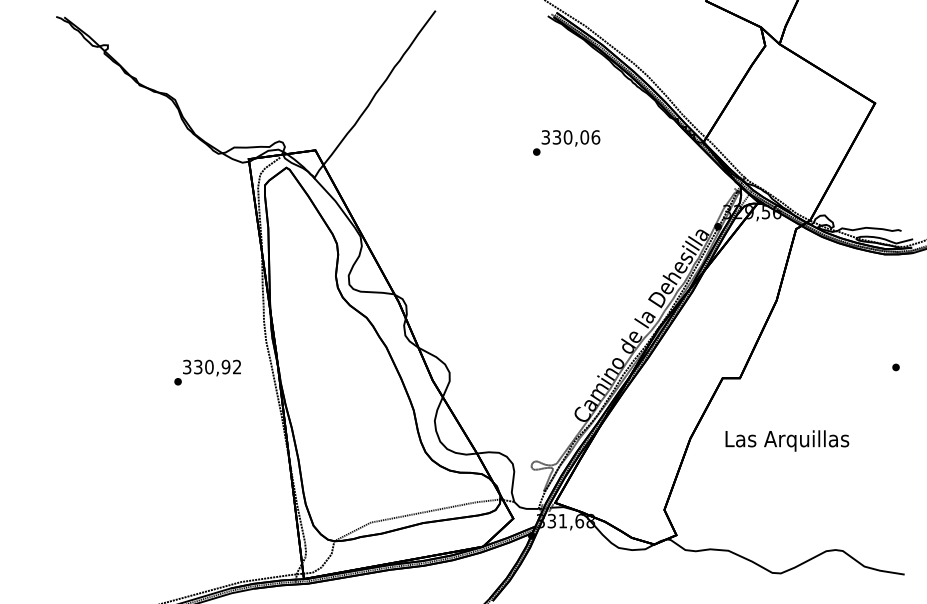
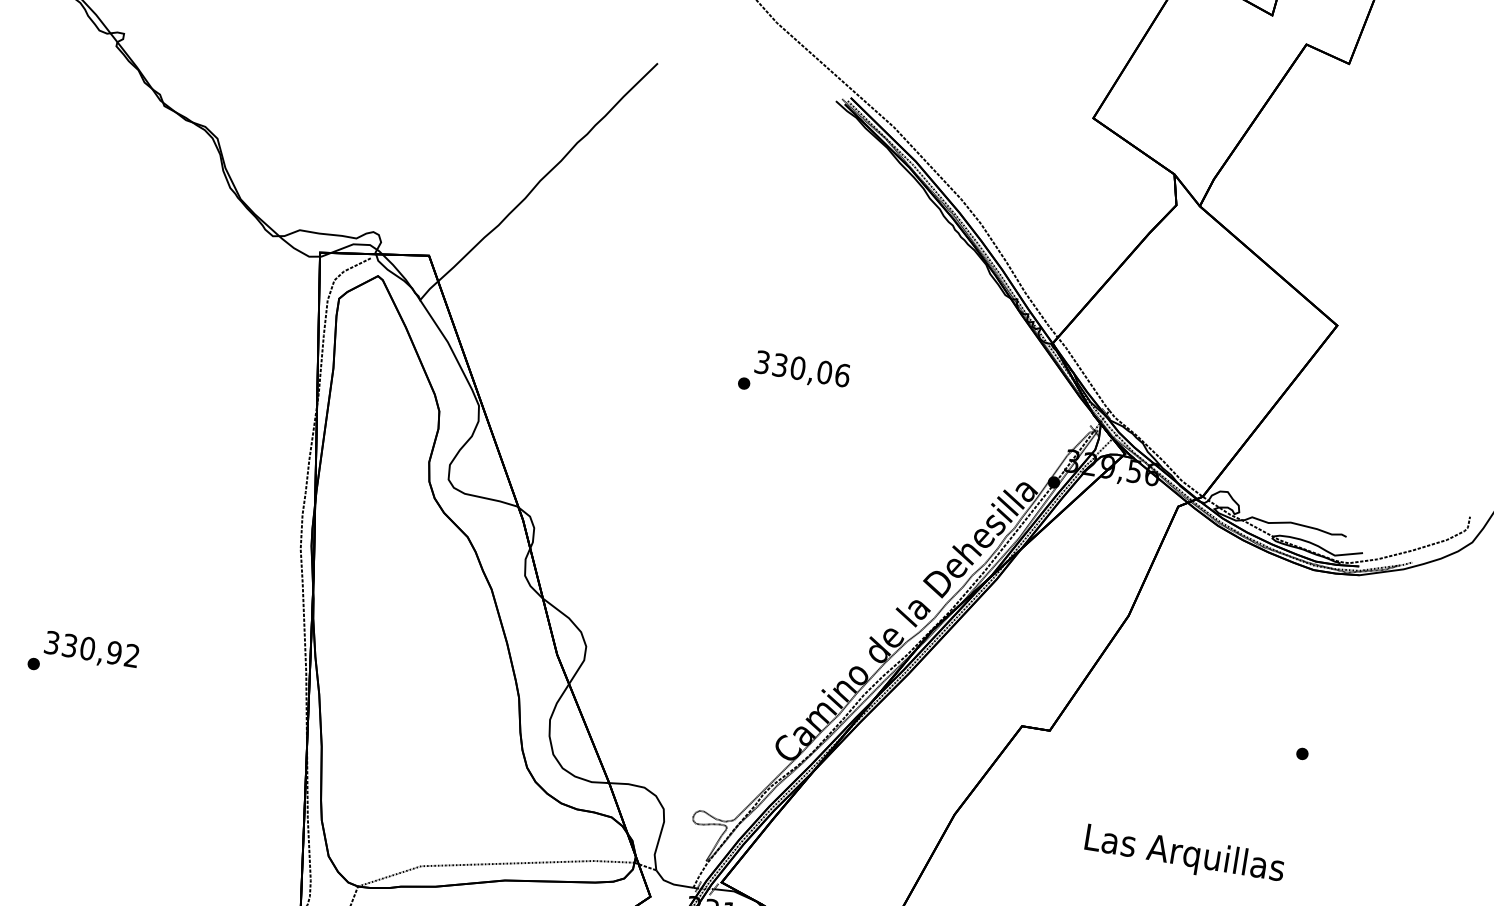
text: (566, 142) -> (794, 375), moved
text: (207, 372) -> (83, 656), moved
text: (787, 440) -> (1184, 854), moved

